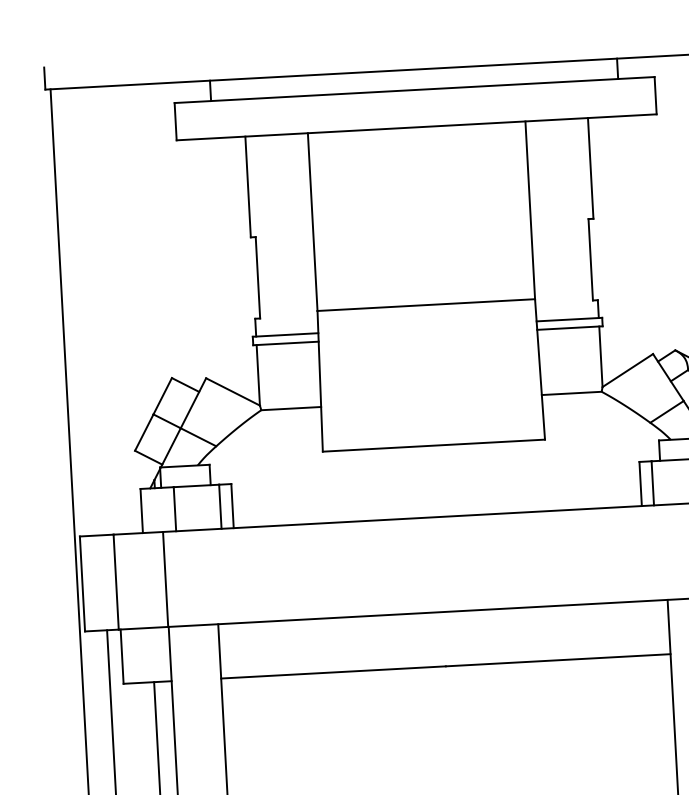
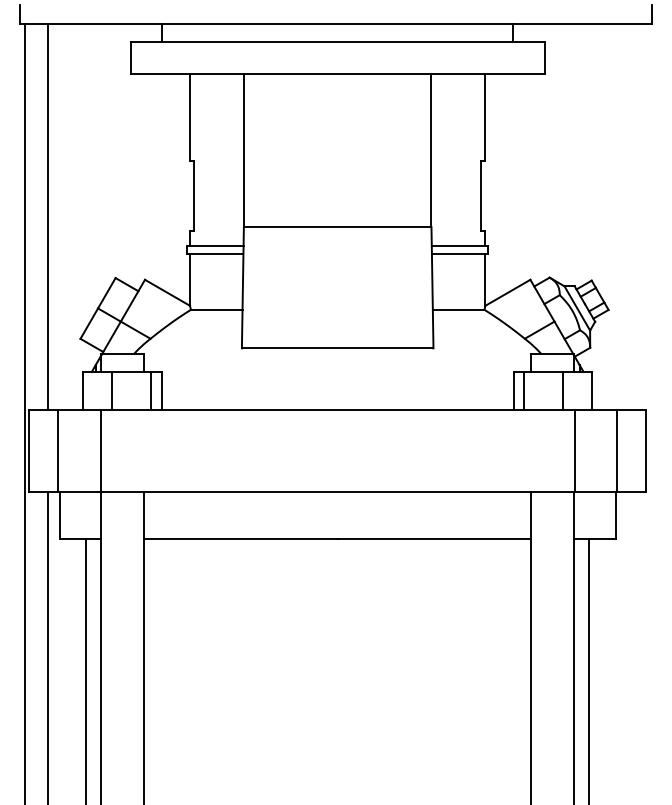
line: (90, 310) -> (48, 216), added

